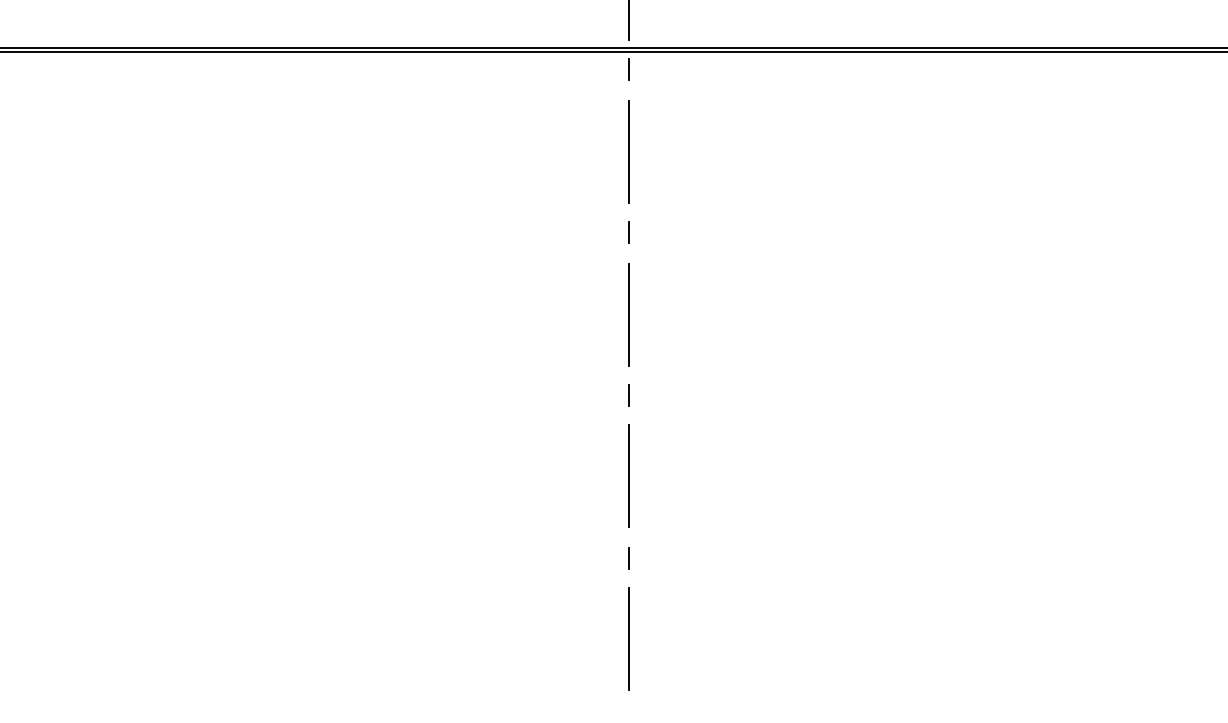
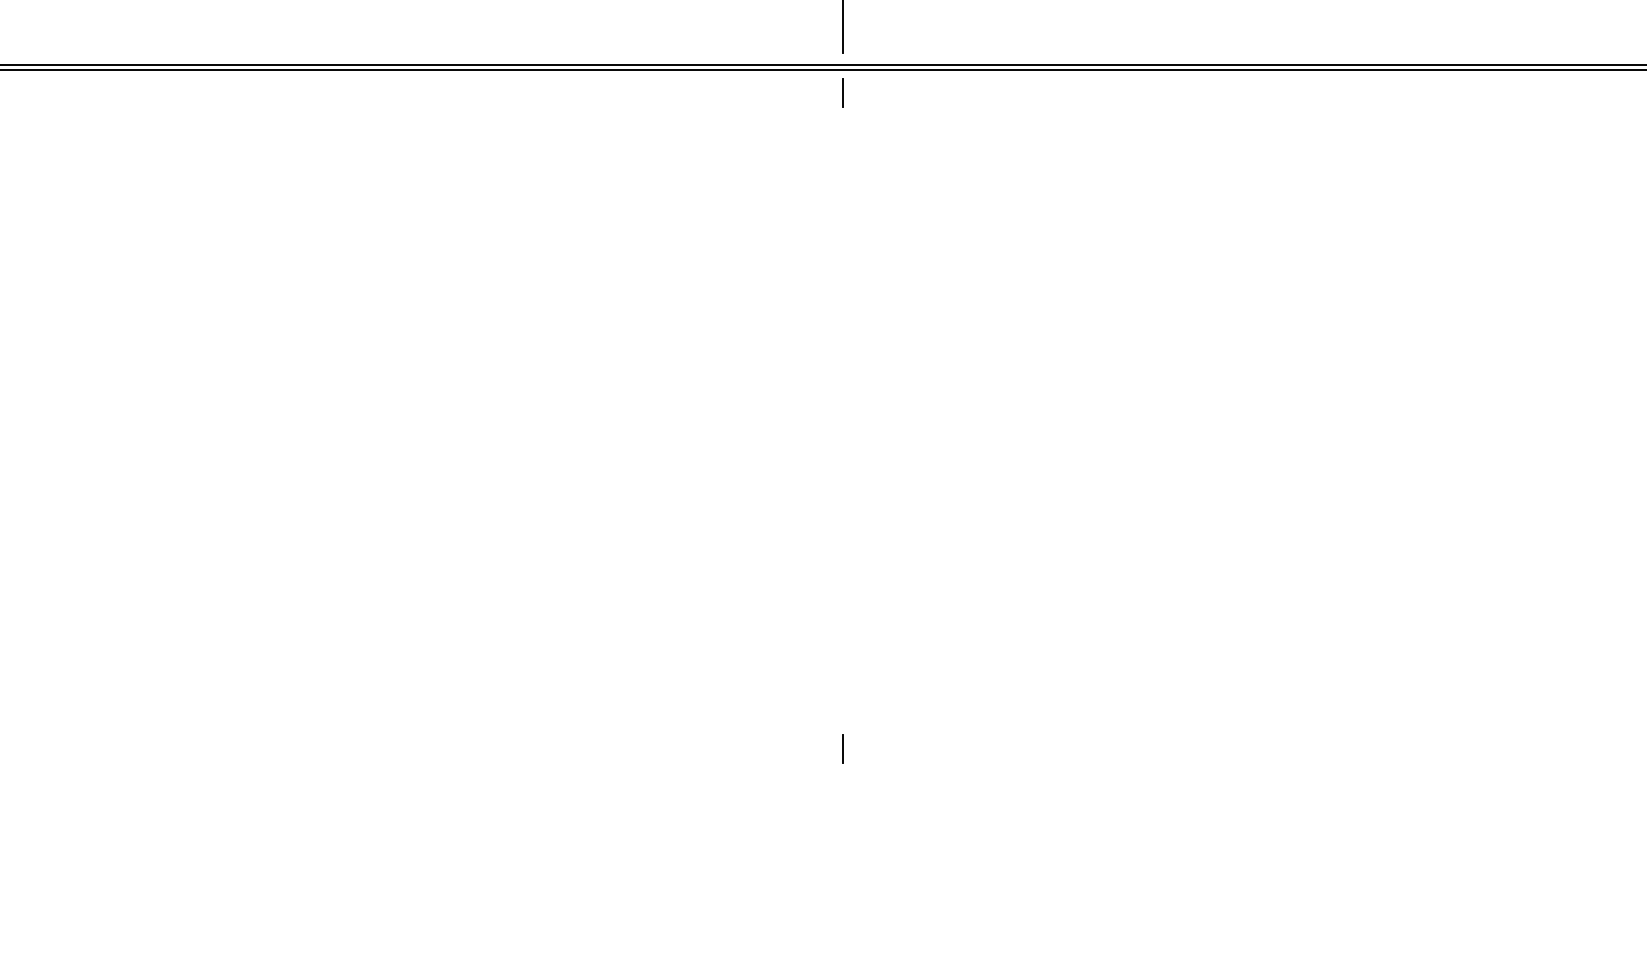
line: (628, 151) -> (842, 203), removed
line: (628, 232) -> (842, 311), removed
line: (628, 314) -> (842, 421), removed
line: (628, 395) -> (842, 530), removed
line: (628, 475) -> (842, 637), removed
line: (628, 638) -> (842, 856), removed

